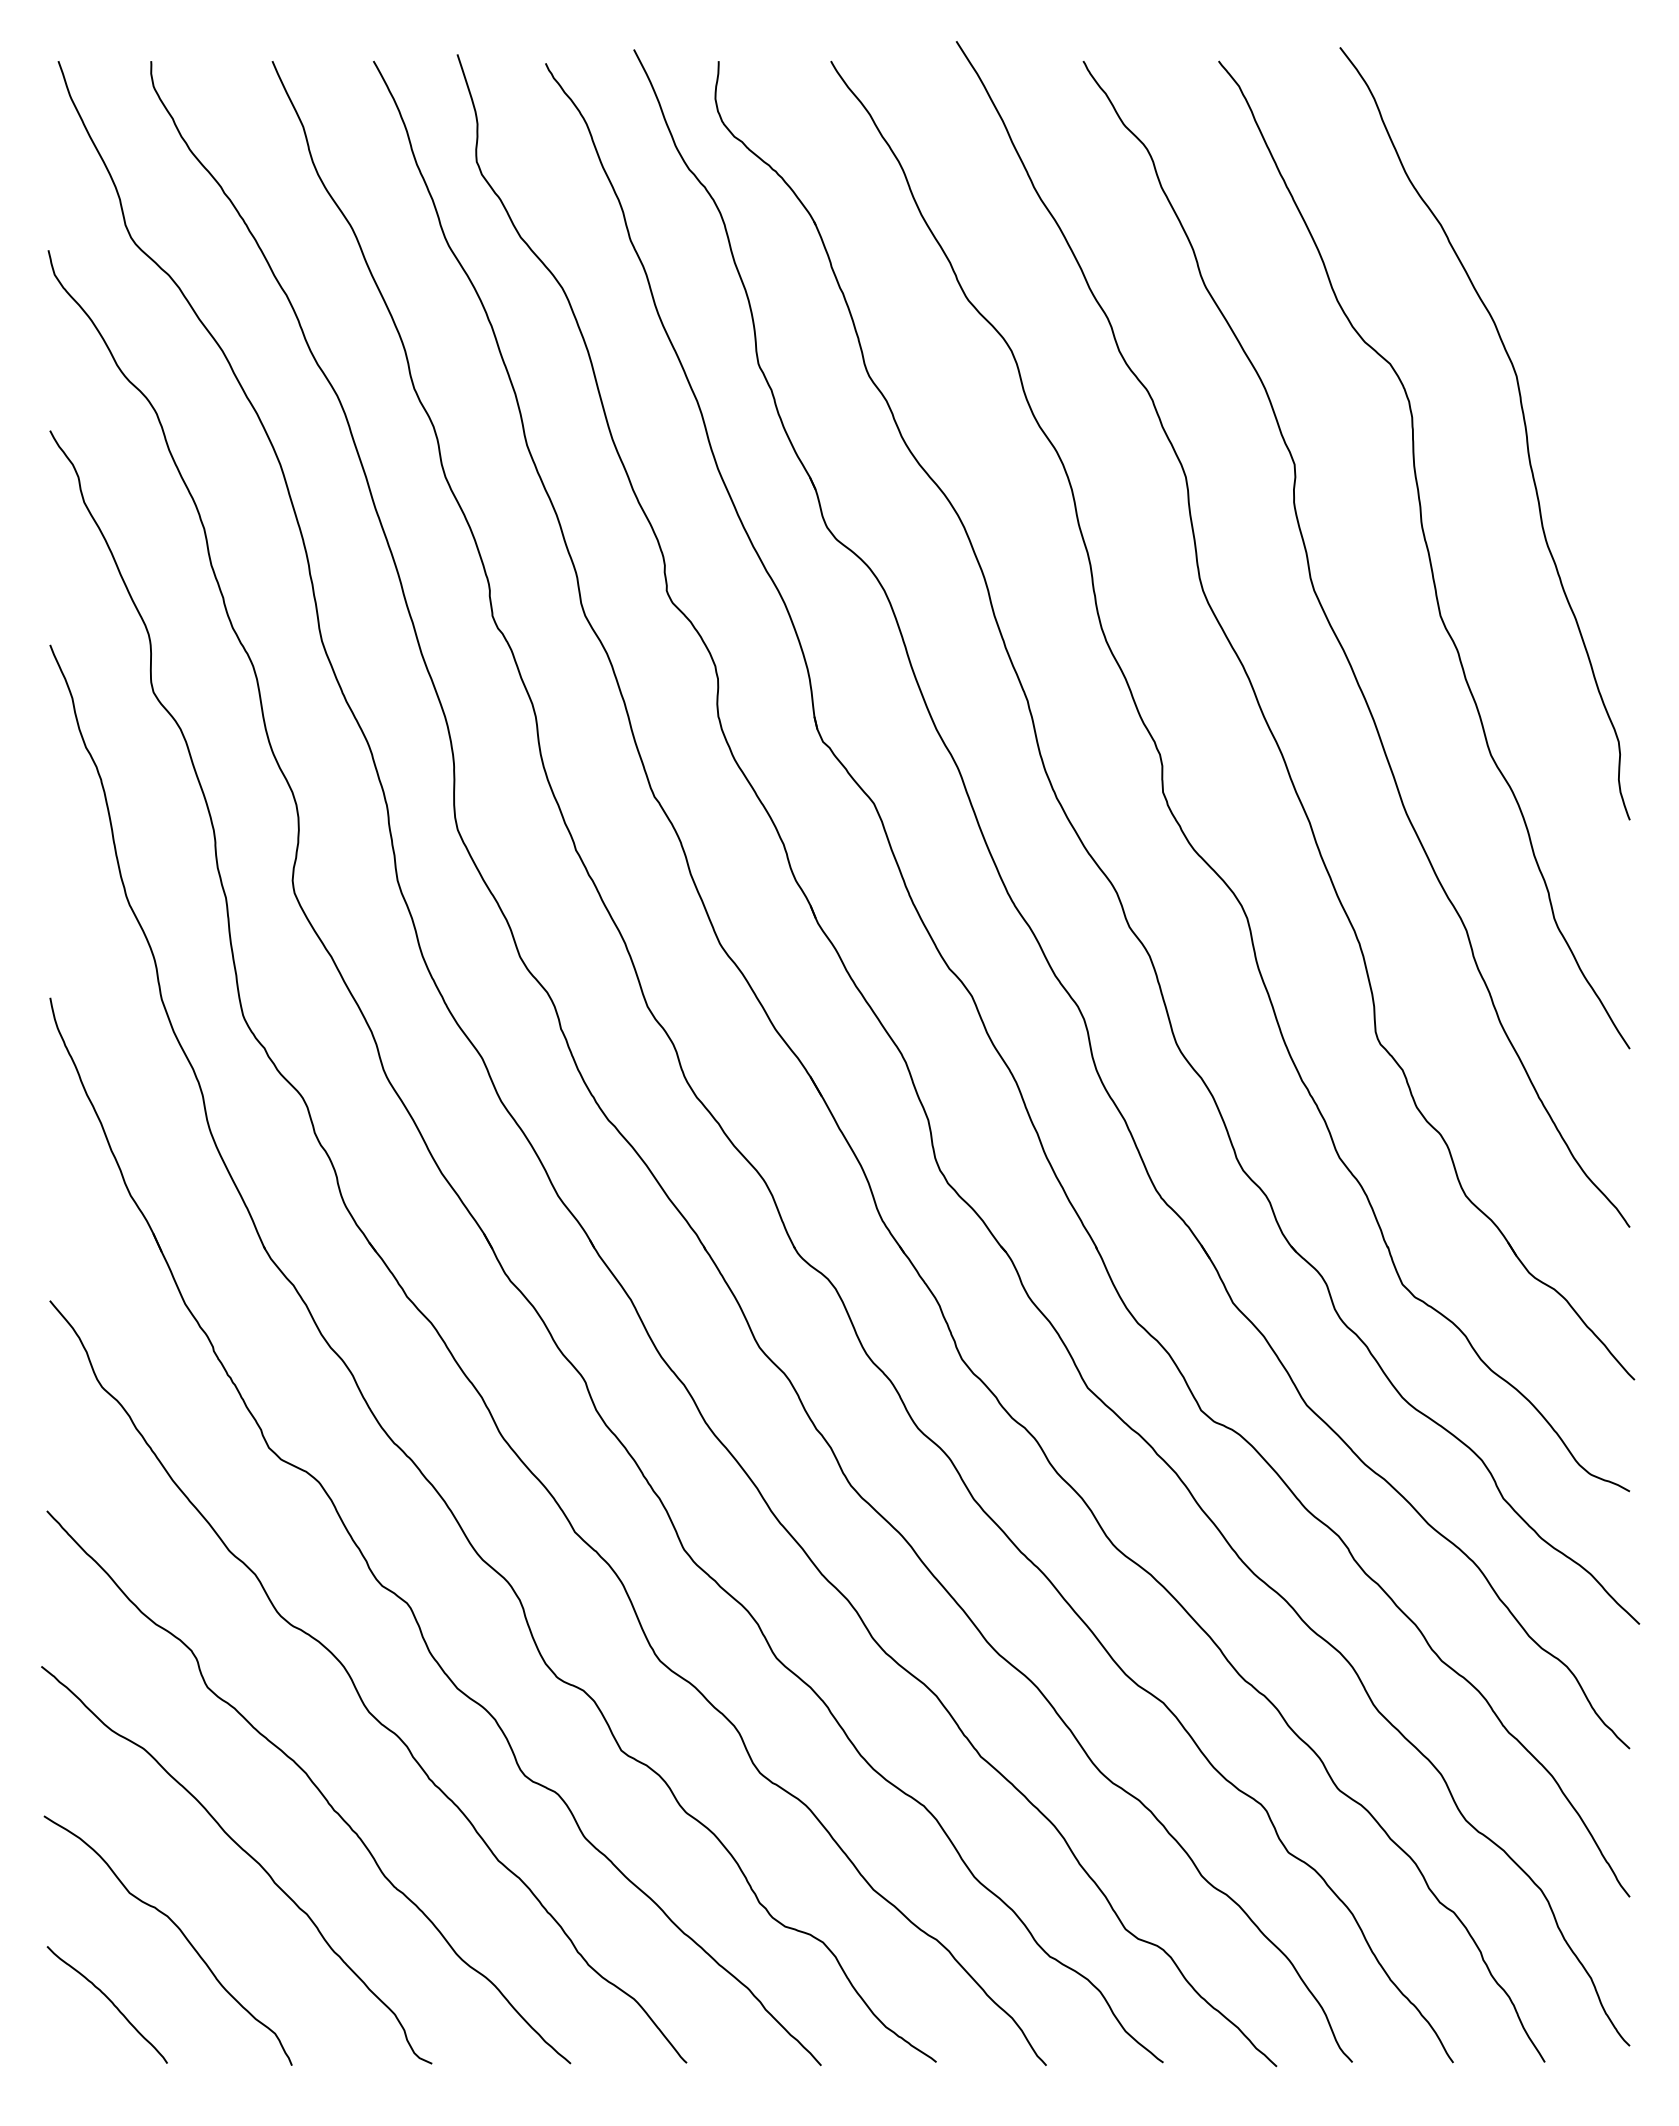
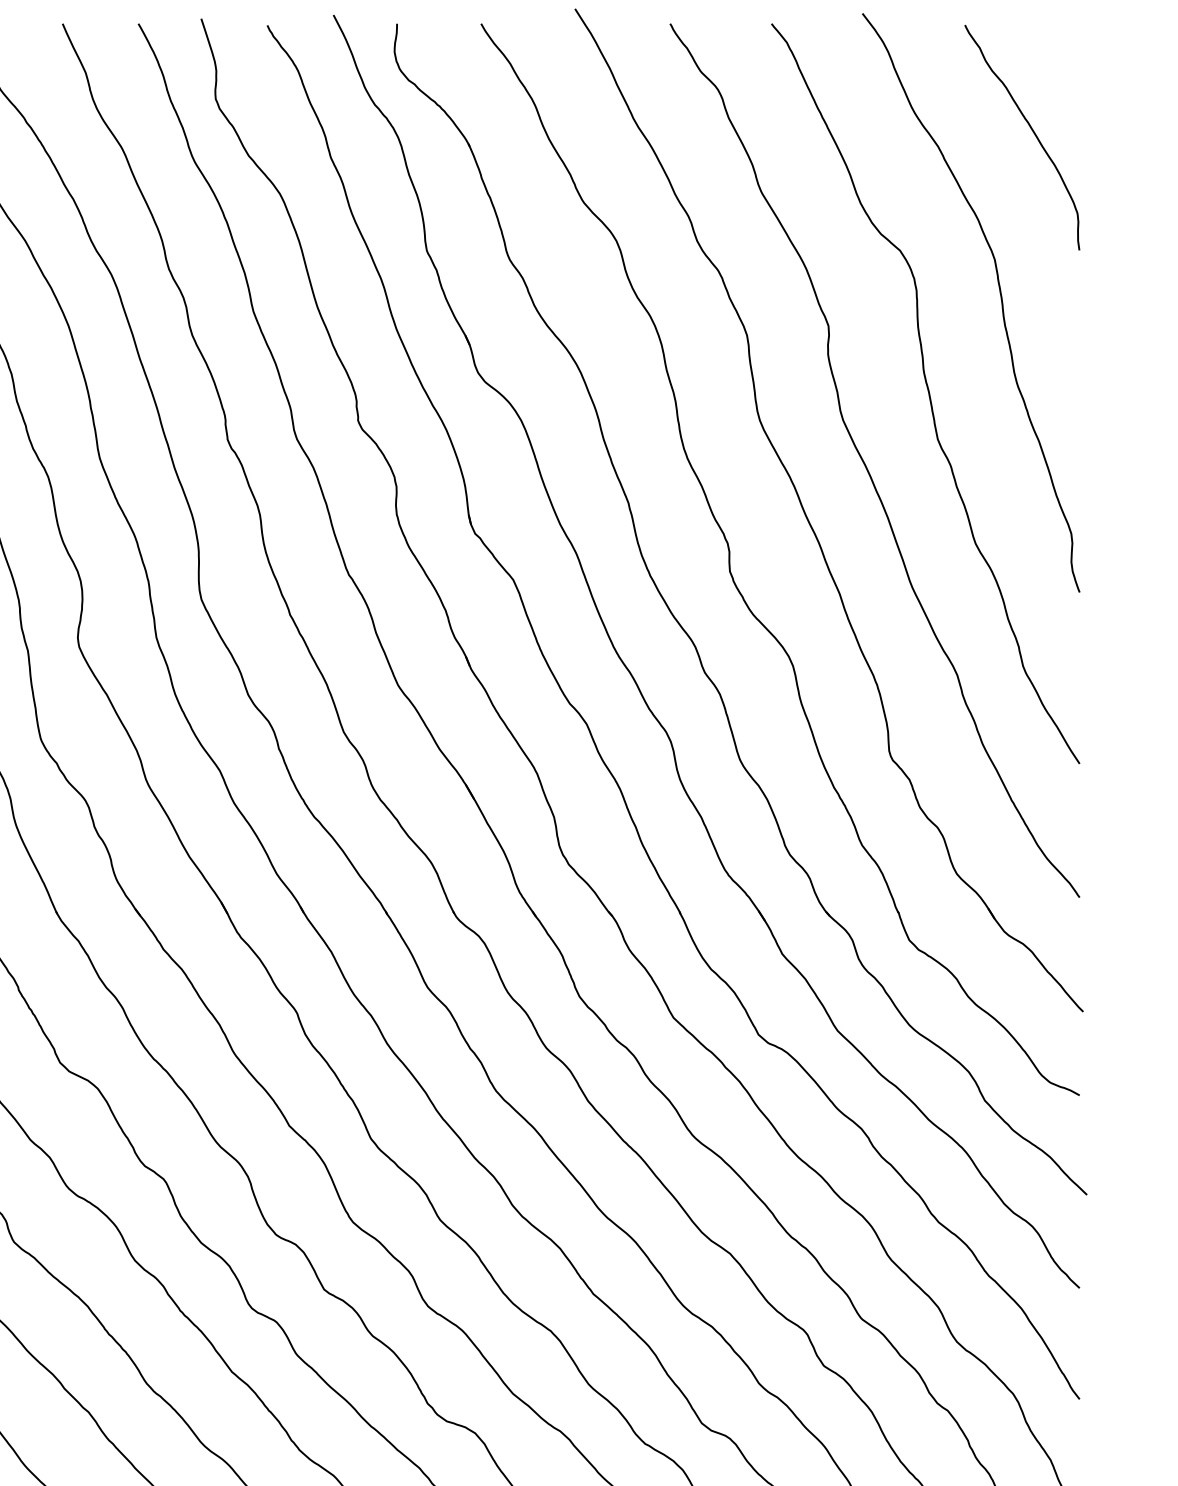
curve: (1566, 204) -> (1032, 131), added

